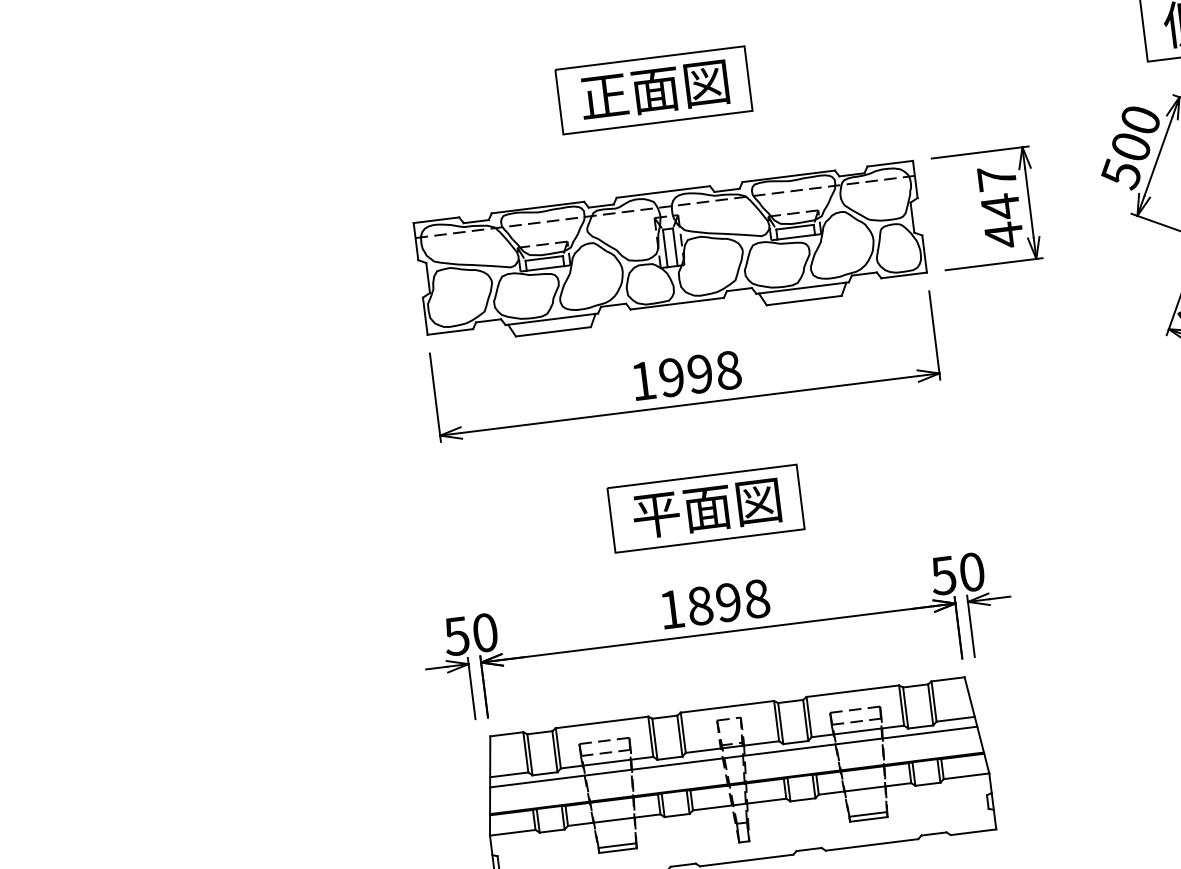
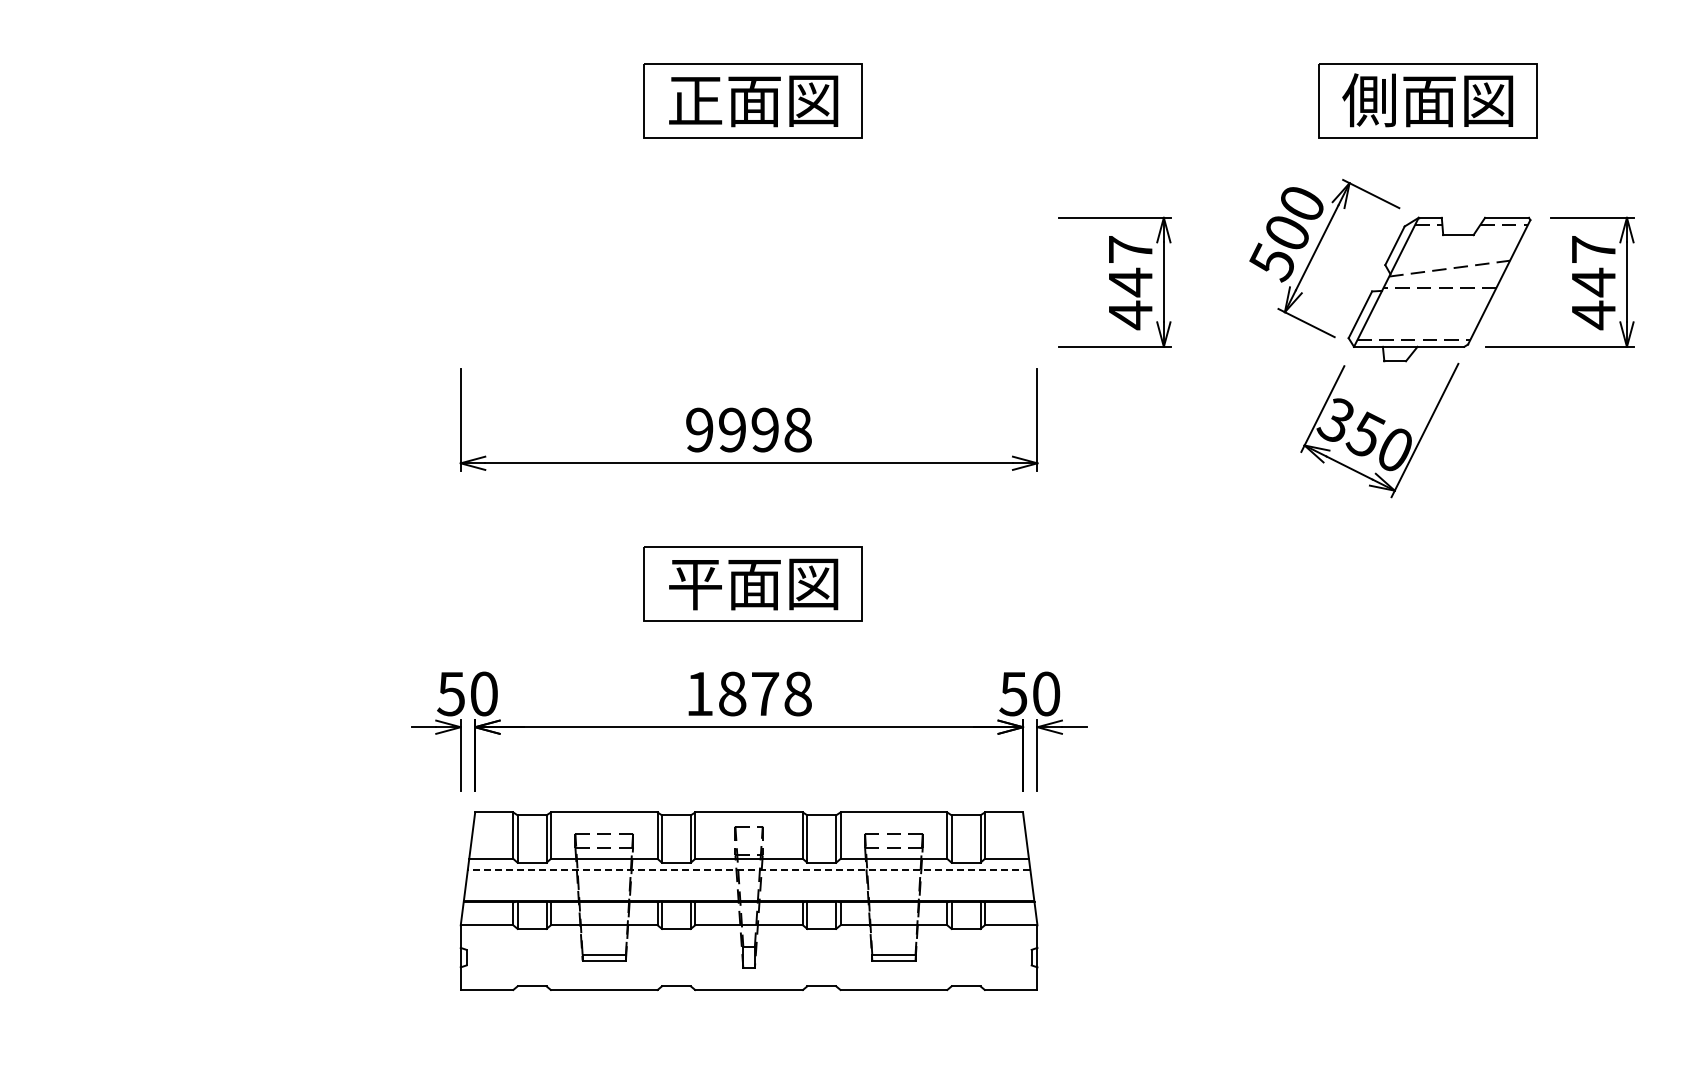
part: (670, 254) -> (748, 289), removed
text: (643, 380) -> (699, 429), 1998 -> 9998
text: (728, 602) -> (765, 693), 1898 -> 1878
line: (733, 757) -> (748, 870), solid -> dashed

